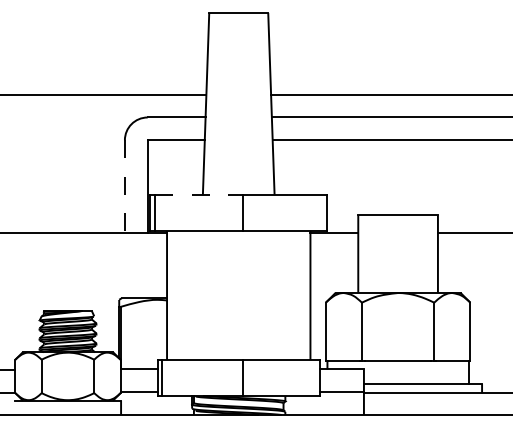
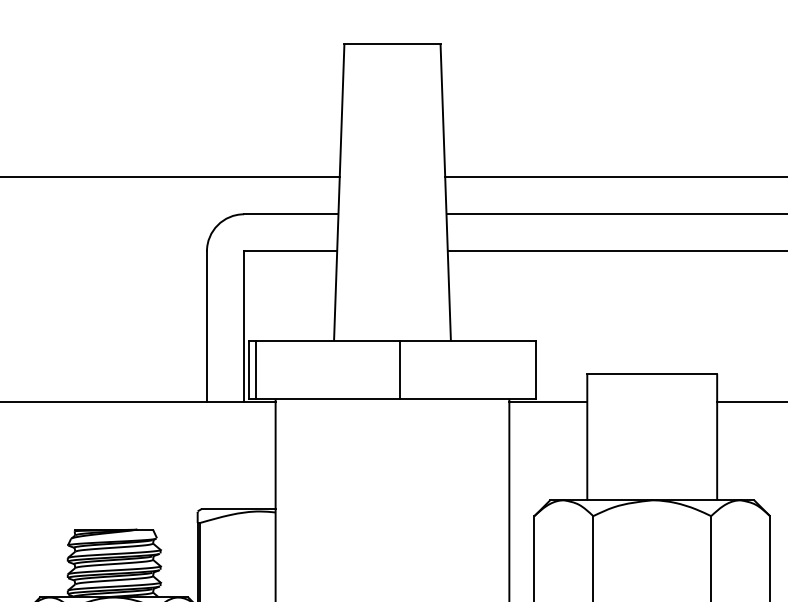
line: (124, 187) -> (206, 328), dashed -> solid
line: (199, 195) -> (328, 341), dashed -> solid

